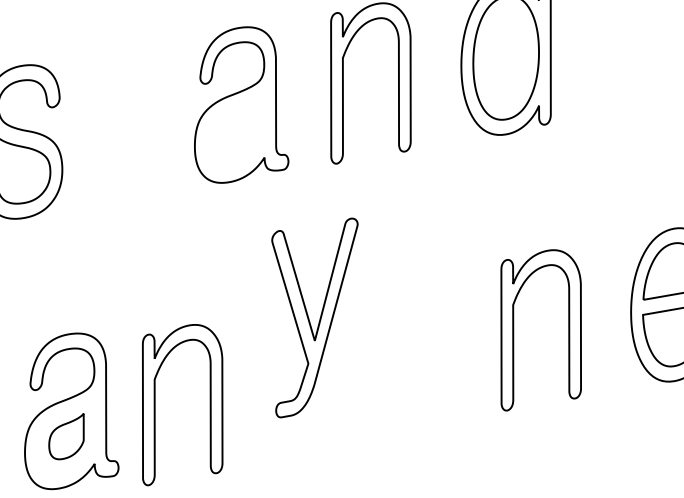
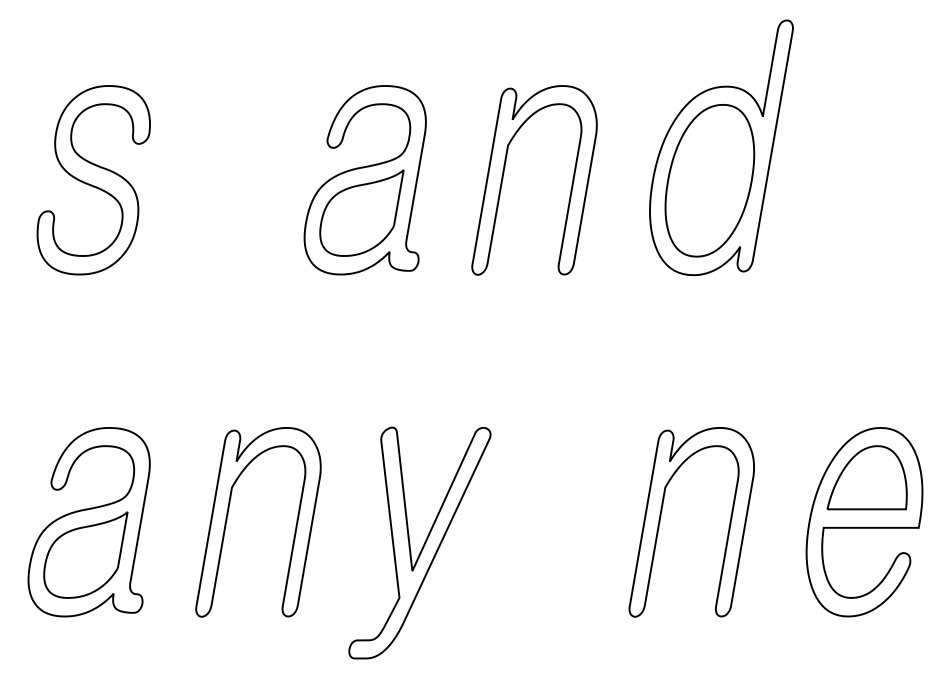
part: (237, 130) -> (361, 212), added
part: (316, 317) -> (419, 542), moved
part: (155, 402) -> (228, 515), moved
part: (67, 436) -> (85, 554), size x1.67

